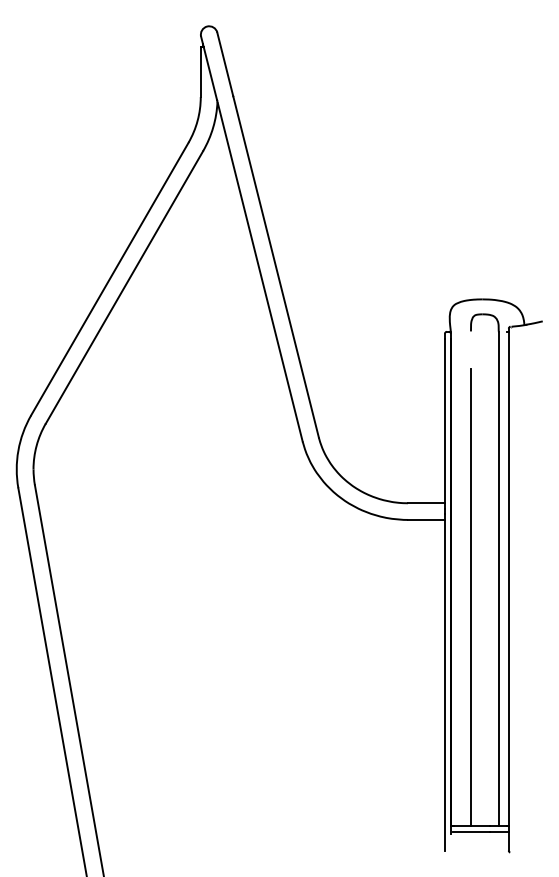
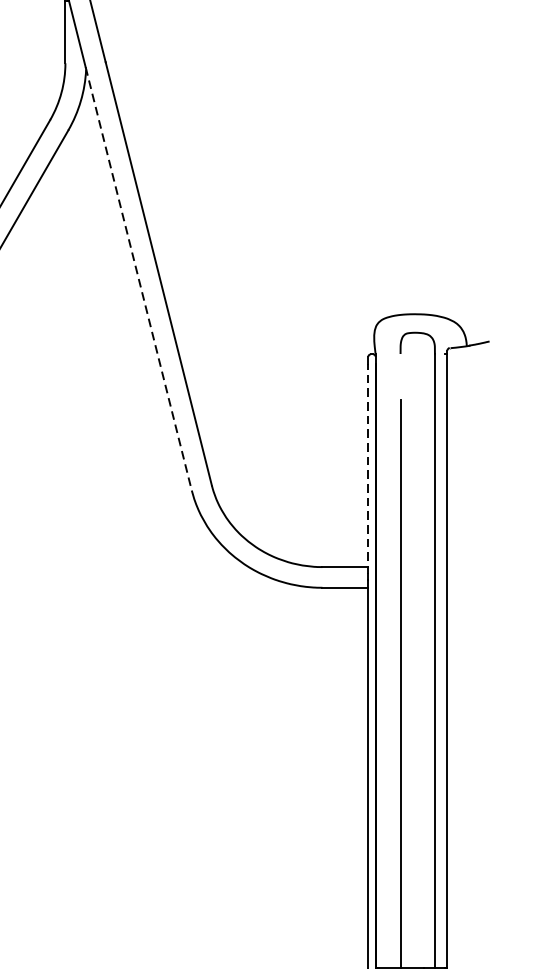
line: (259, 270) -> (138, 278), solid -> dashed
line: (444, 424) -> (367, 469), solid -> dashed

